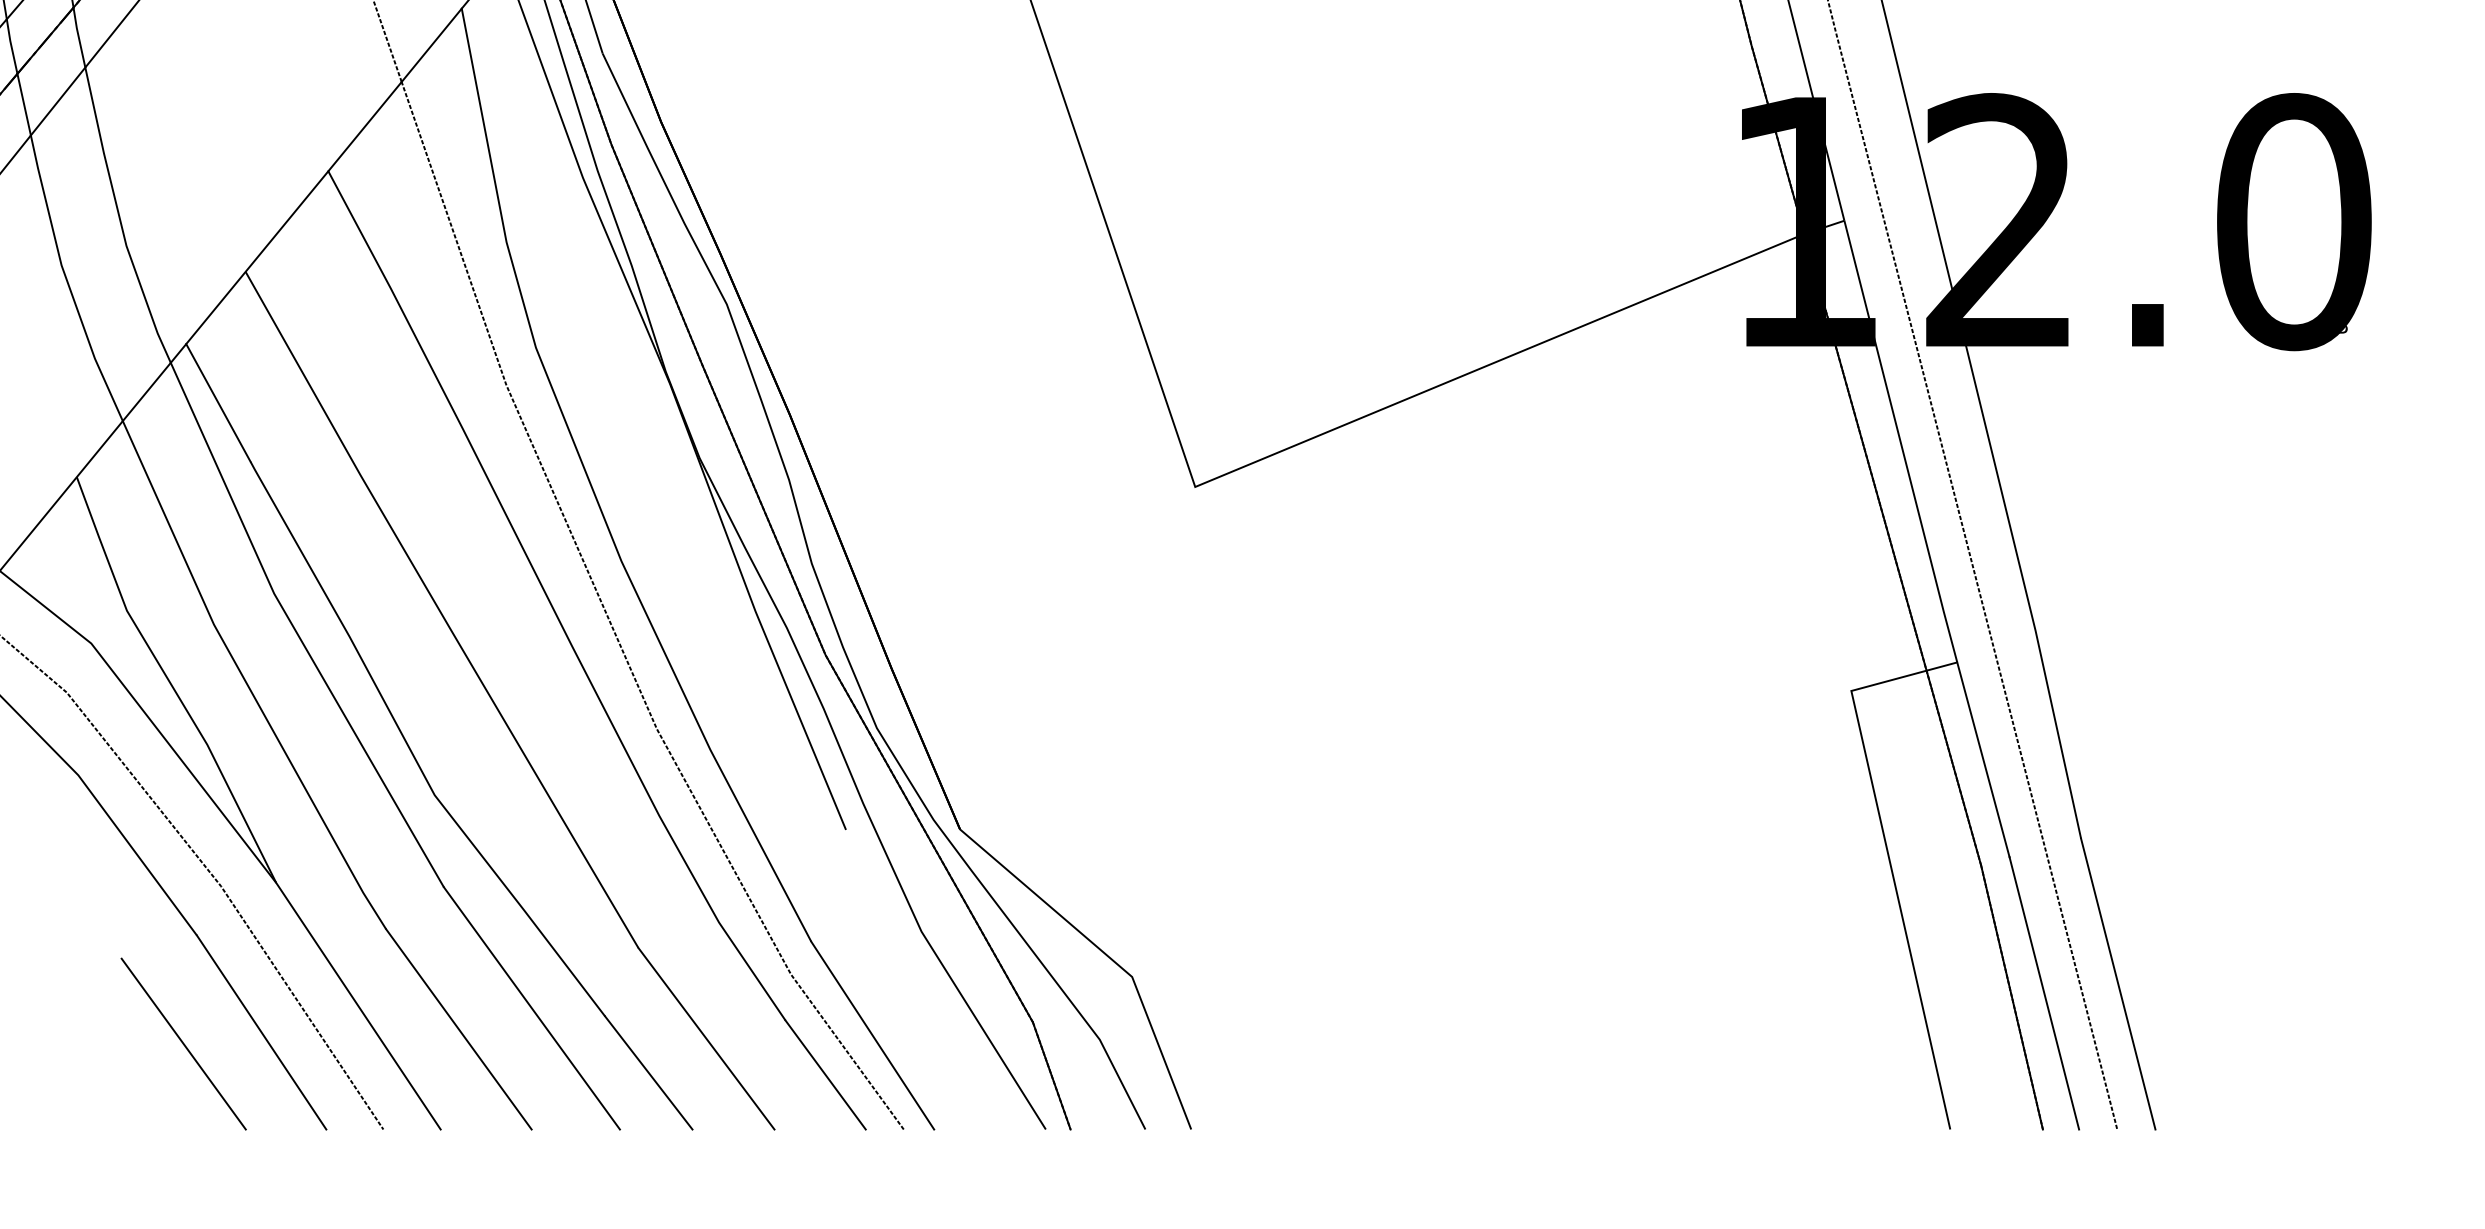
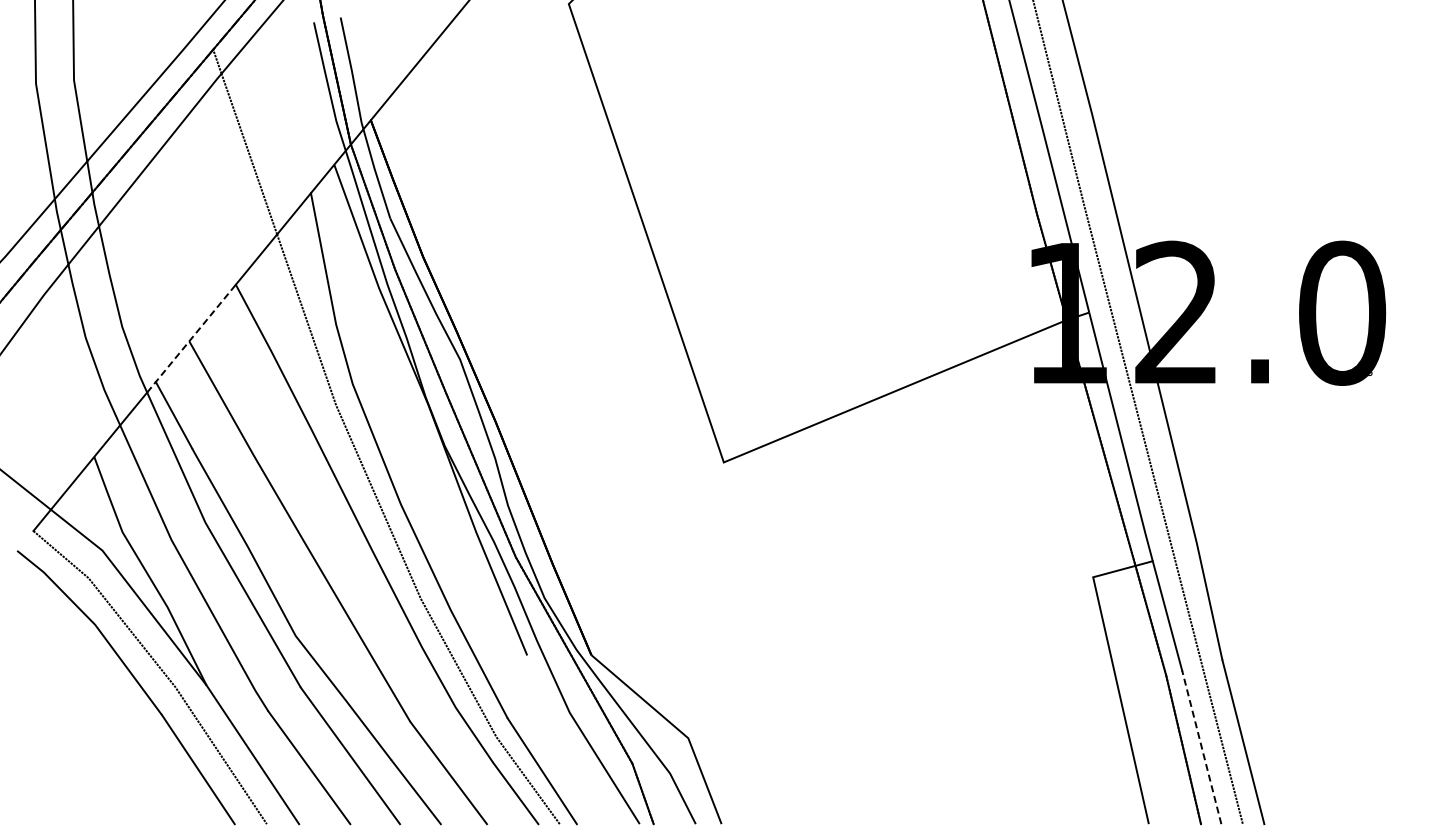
line: (249, 266) -> (191, 338), solid -> dashed
line: (2043, 991) -> (1201, 746), solid -> dashed
line: (183, 1043) -> (154, 775), removed

